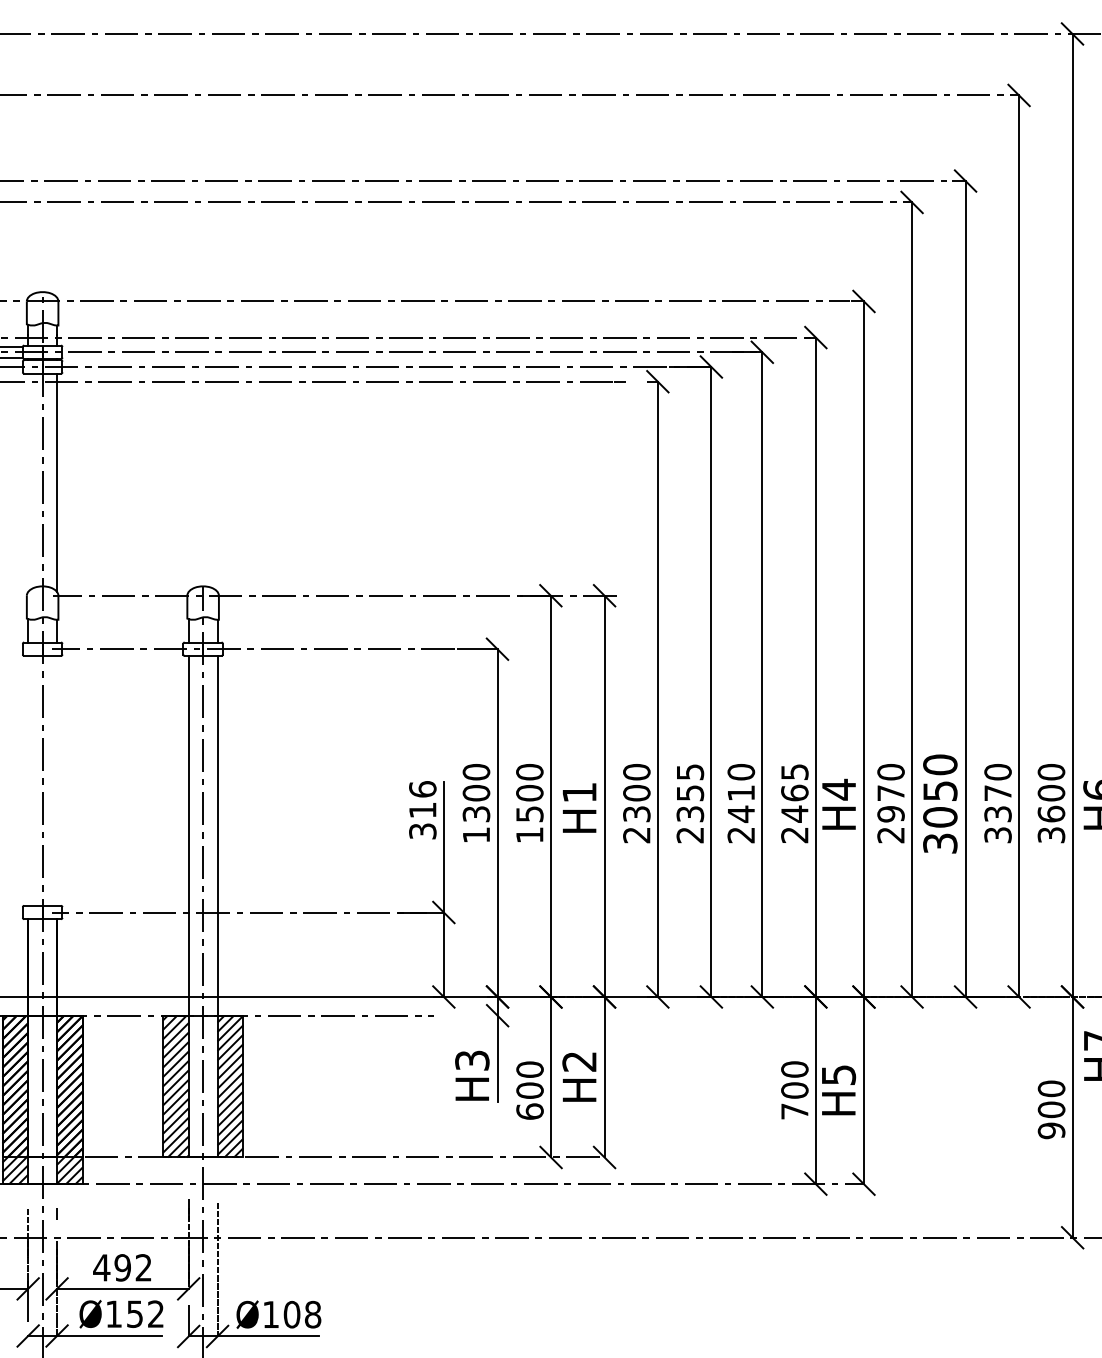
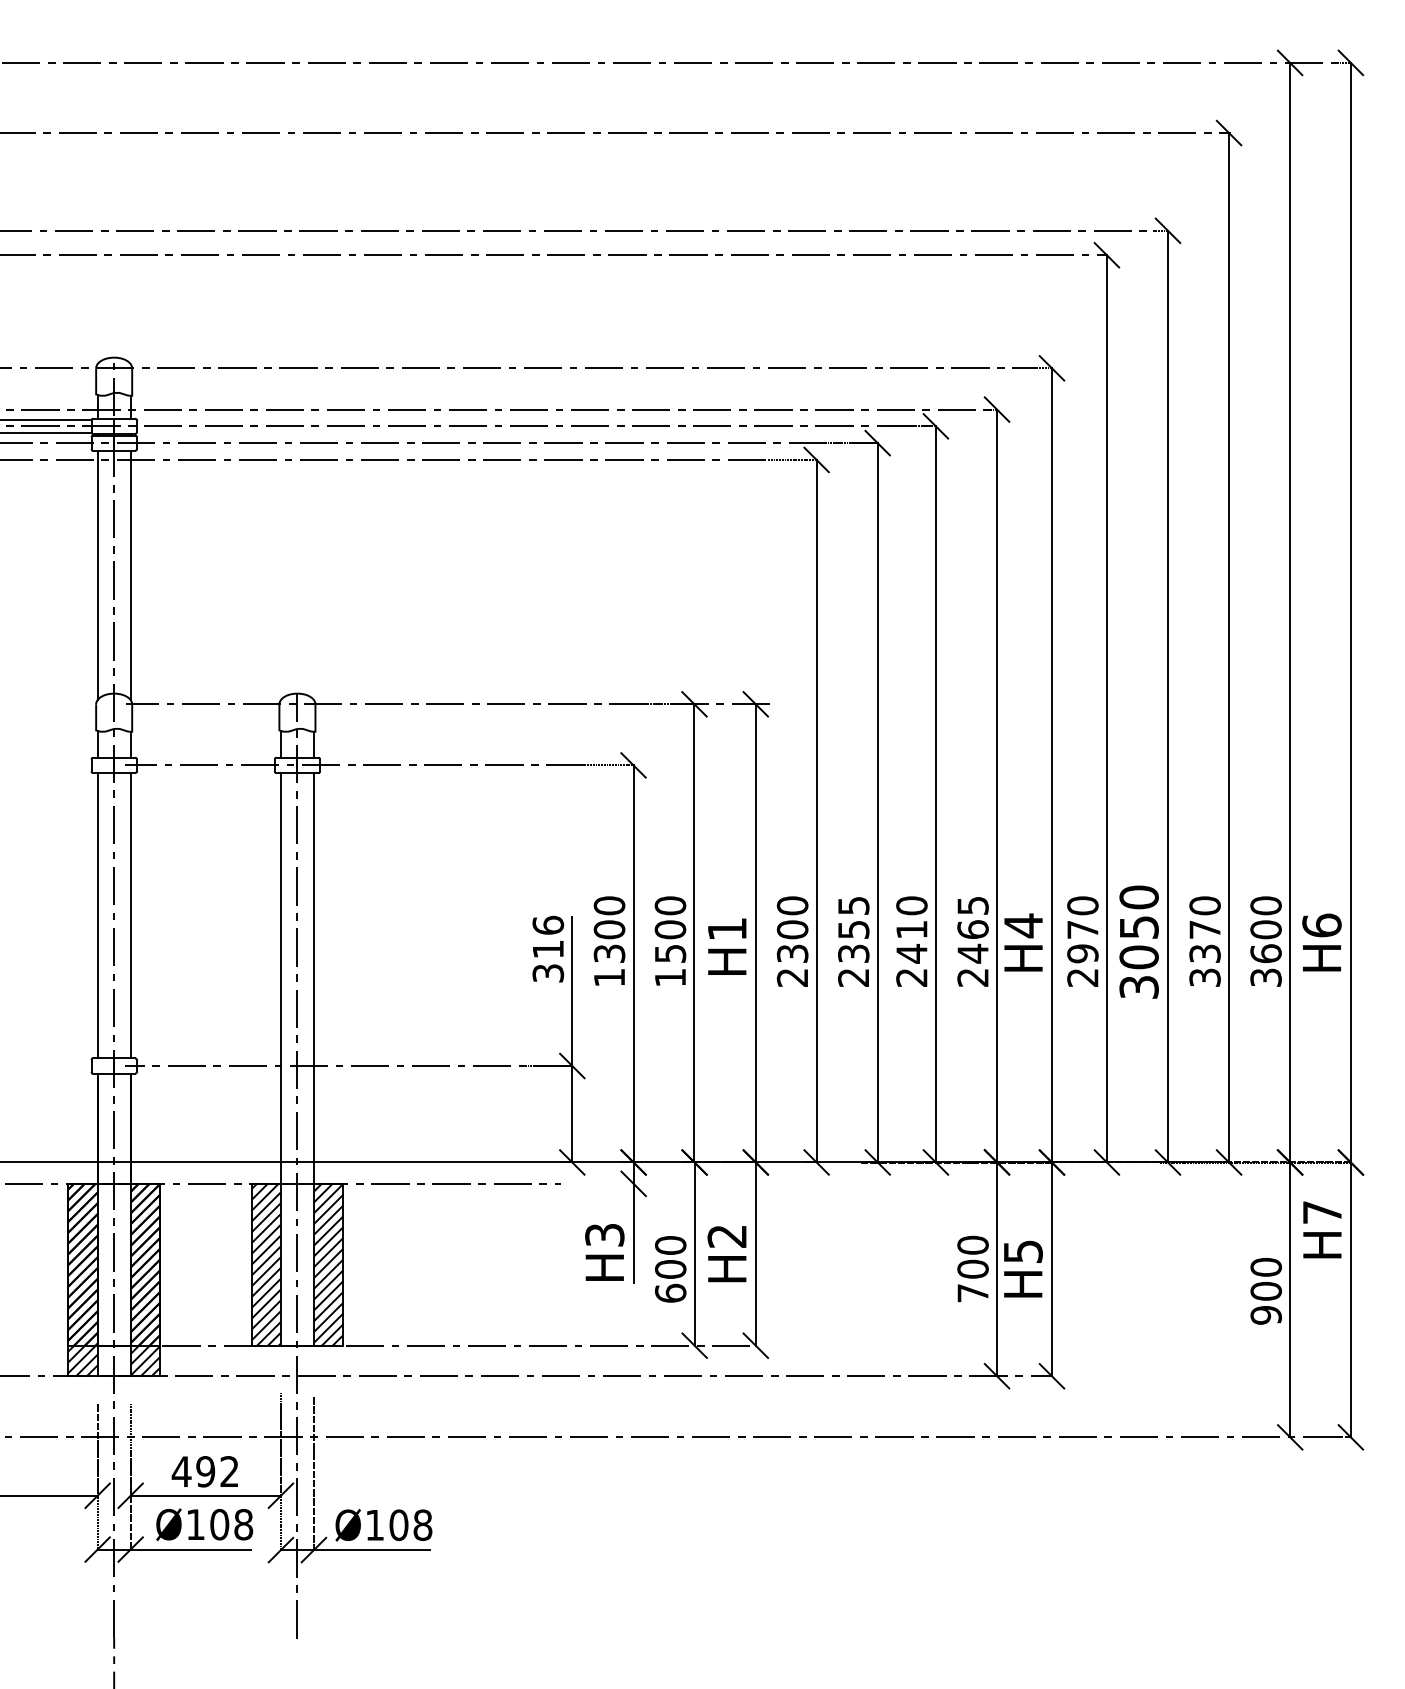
line: (28, 482) -> (97, 575), added
line: (28, 780) -> (97, 915), added
line: (56, 780) -> (130, 915), added
text: (145, 1314) -> (231, 1524), Ø152 -> Ø108

